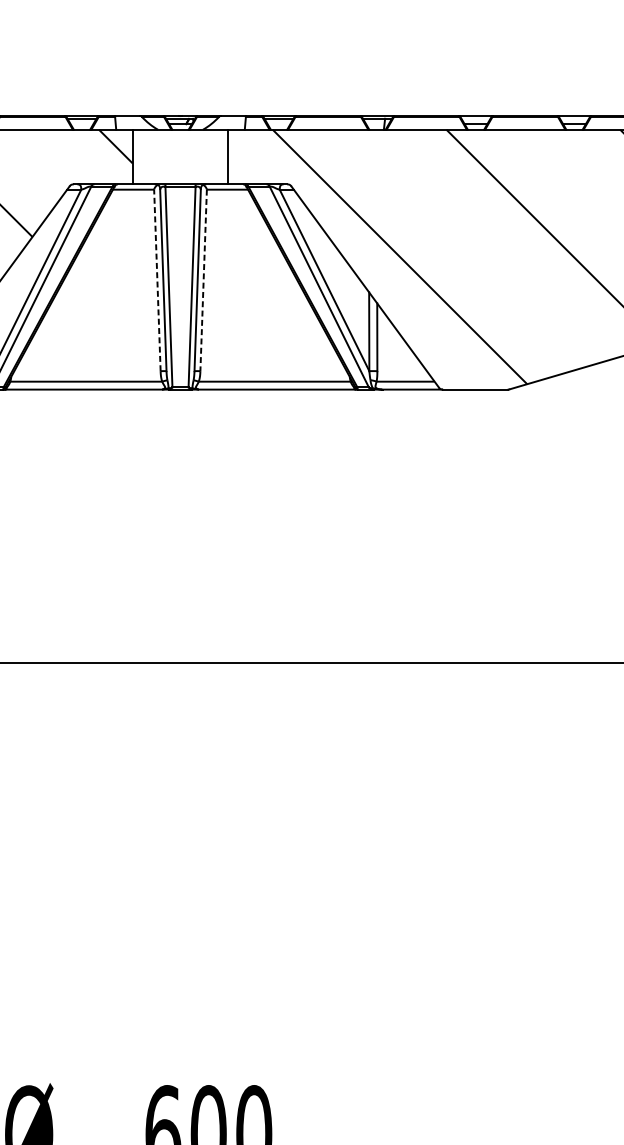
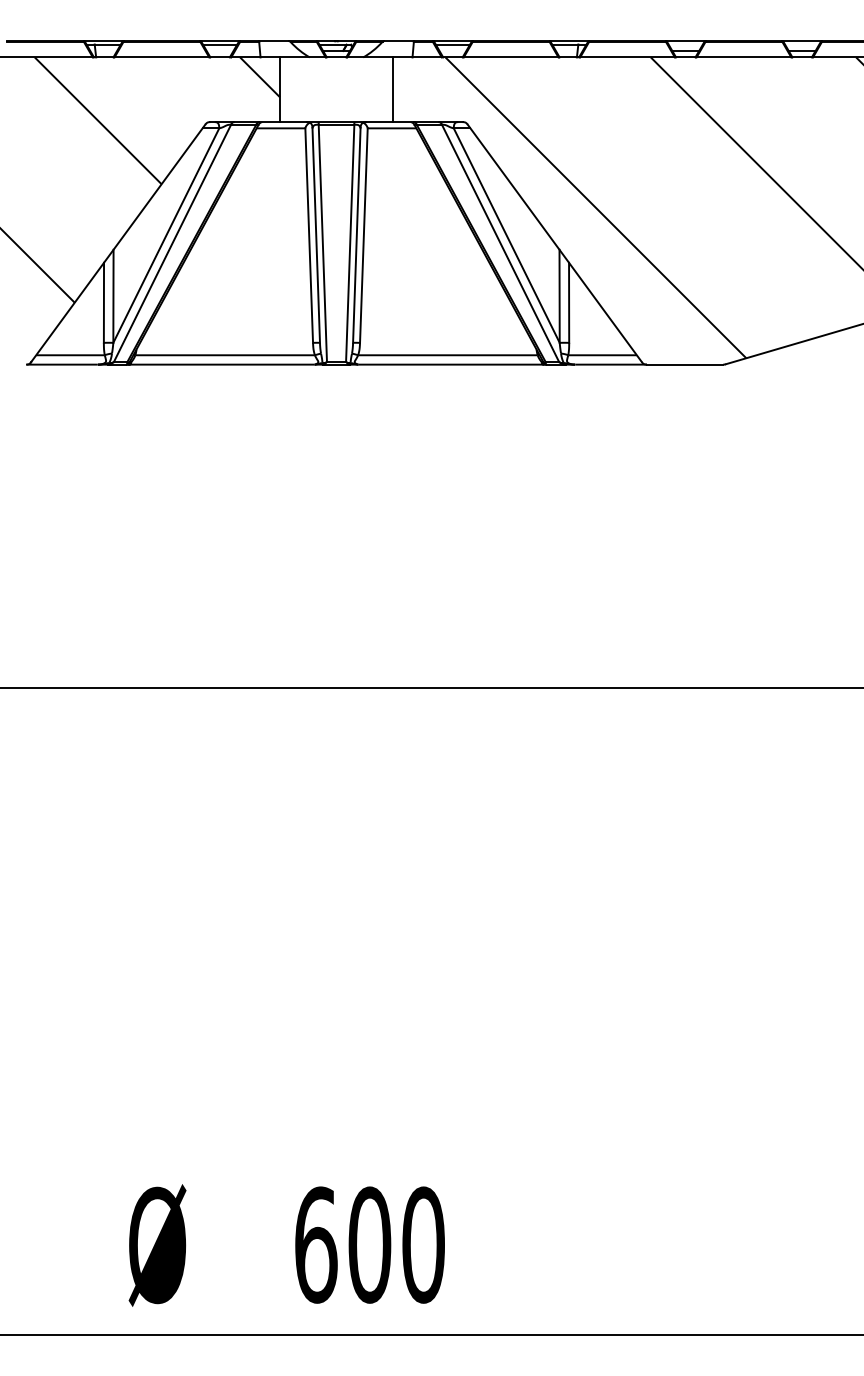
line: (157, 280) -> (309, 235), dashed -> solid
line: (203, 281) -> (363, 236), dashed -> solid

